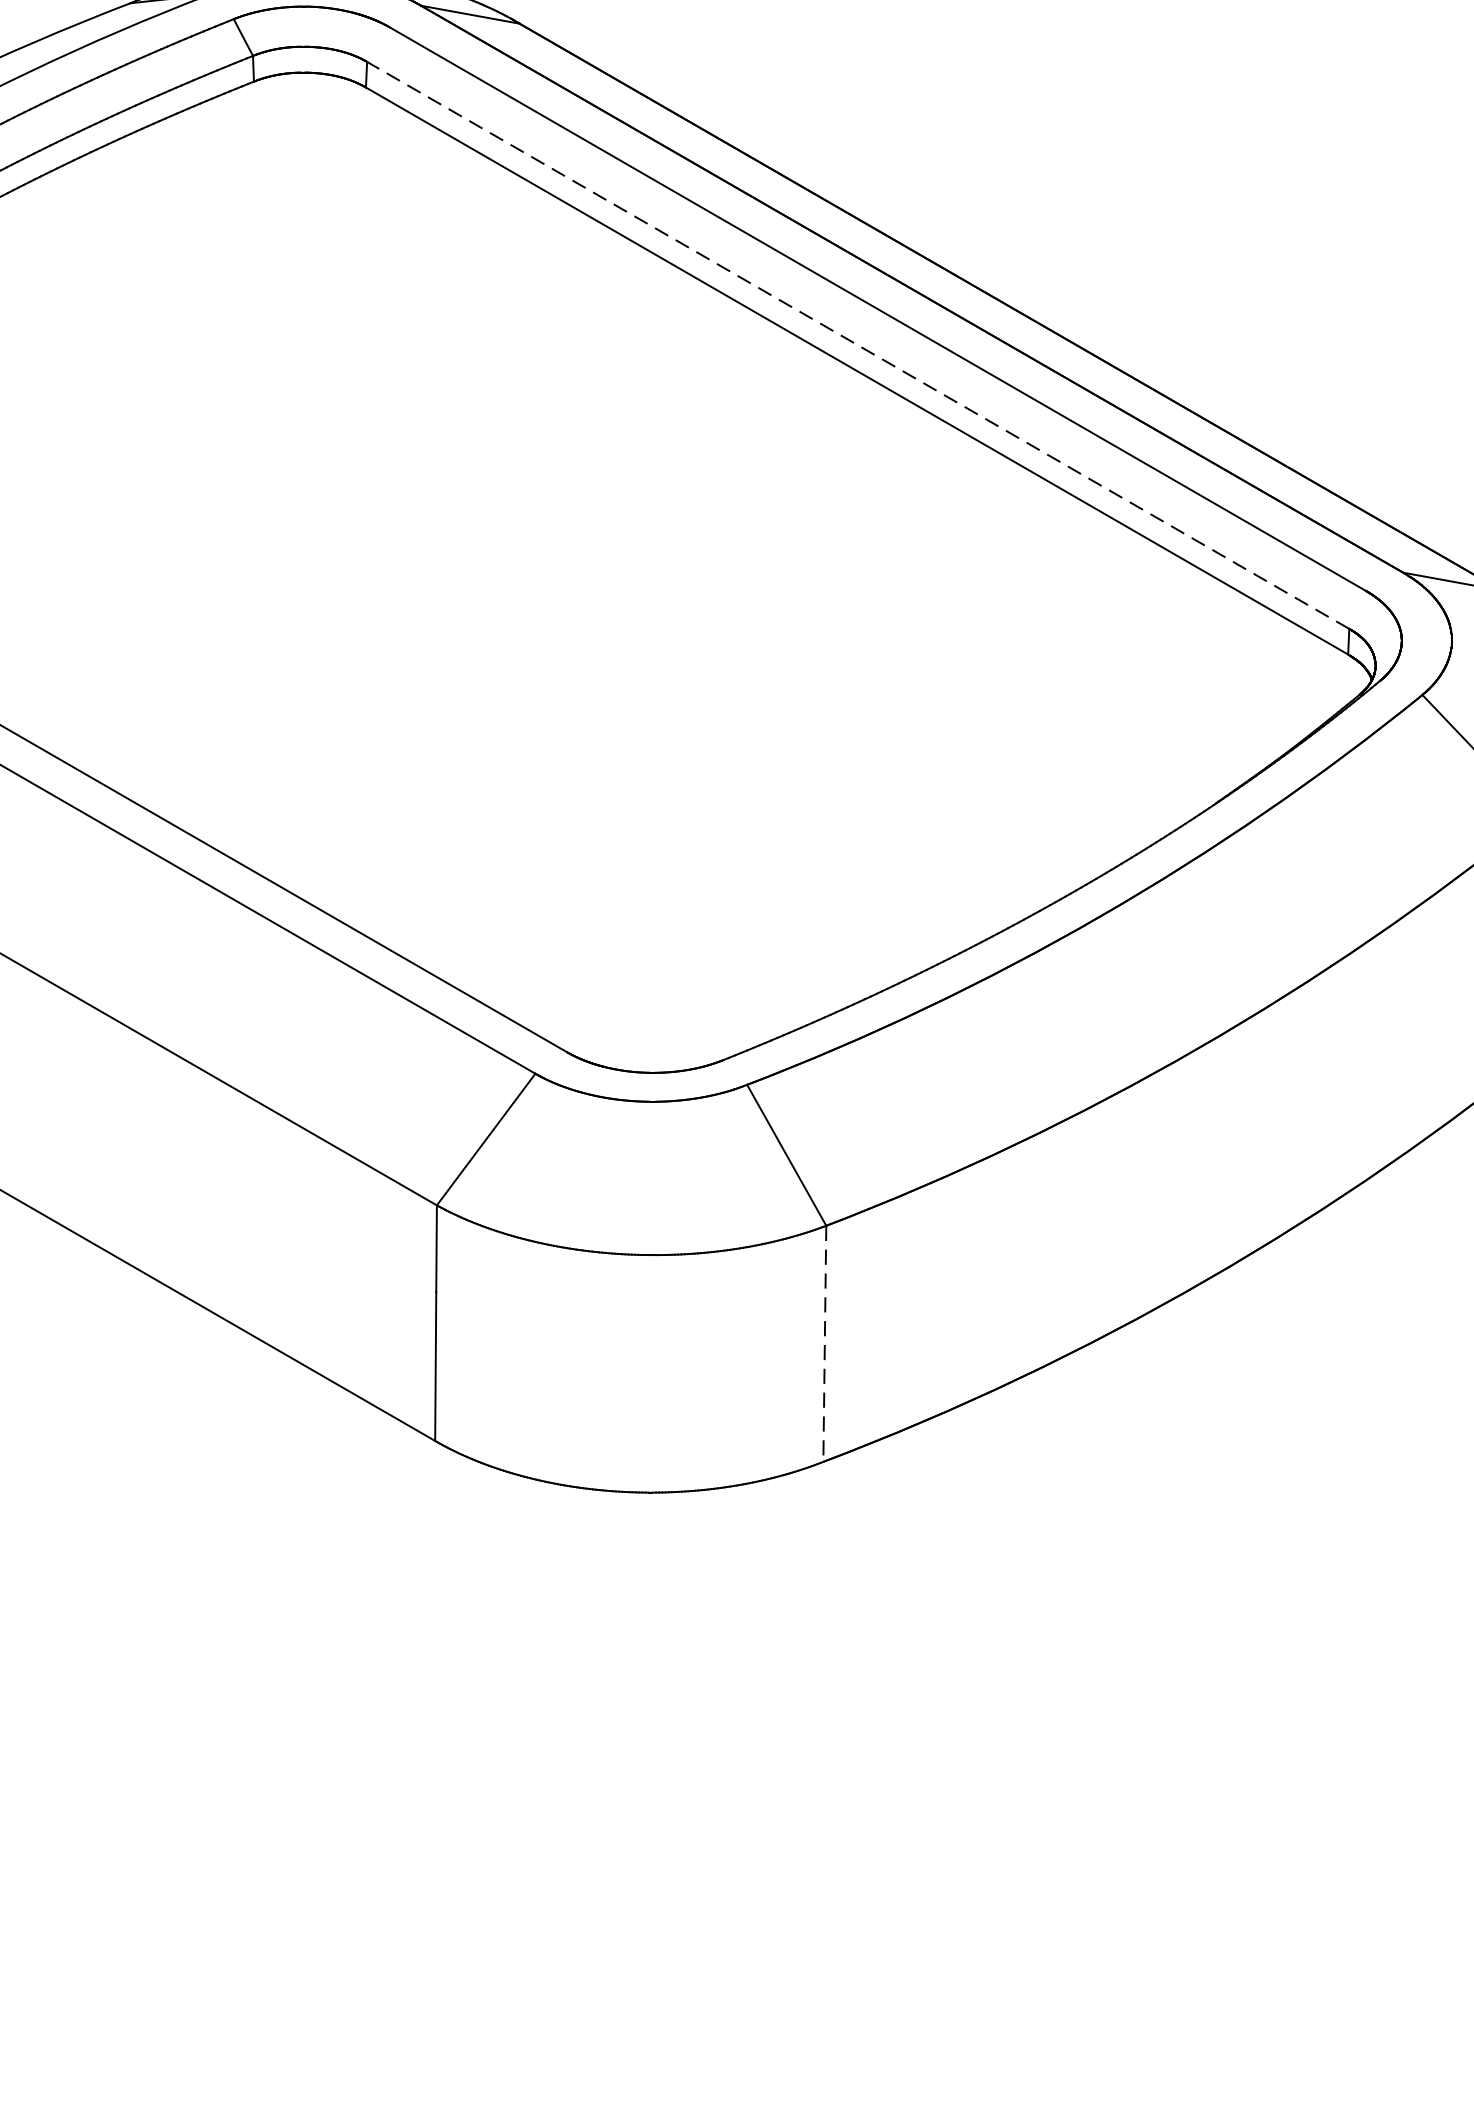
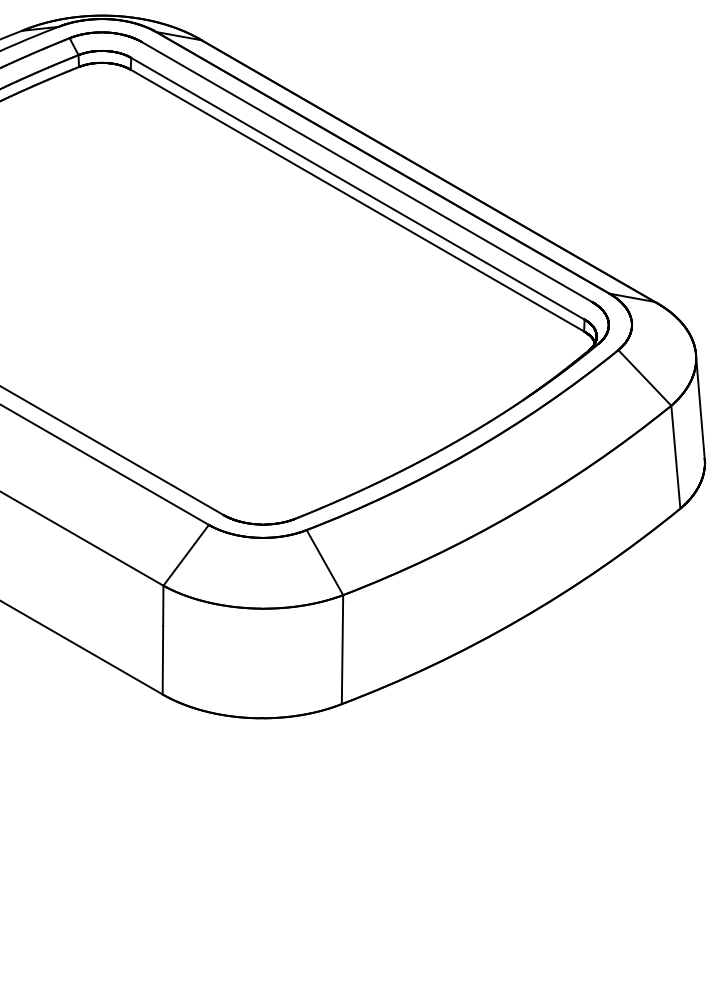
line: (857, 344) -> (357, 188), dashed -> solid
line: (824, 1345) -> (342, 650), dashed -> solid

